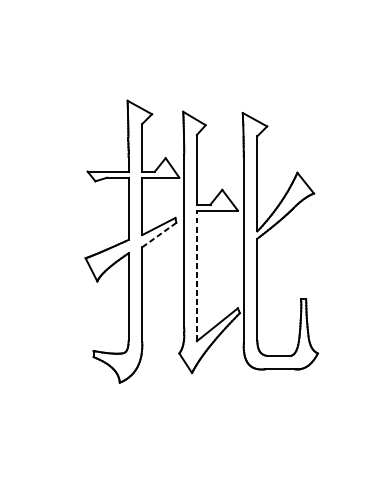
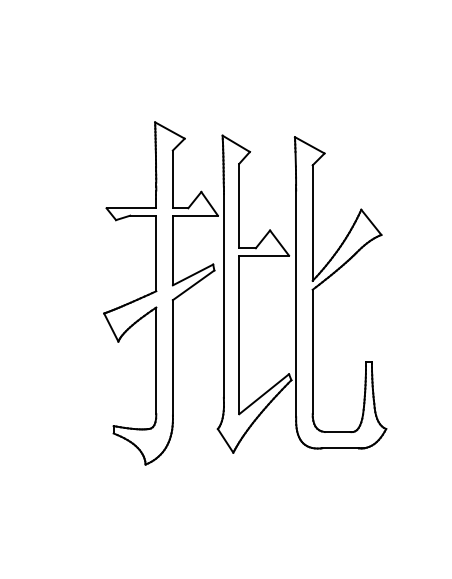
line: (160, 235) -> (194, 285), dashed -> solid
line: (197, 275) -> (239, 334), dashed -> solid

